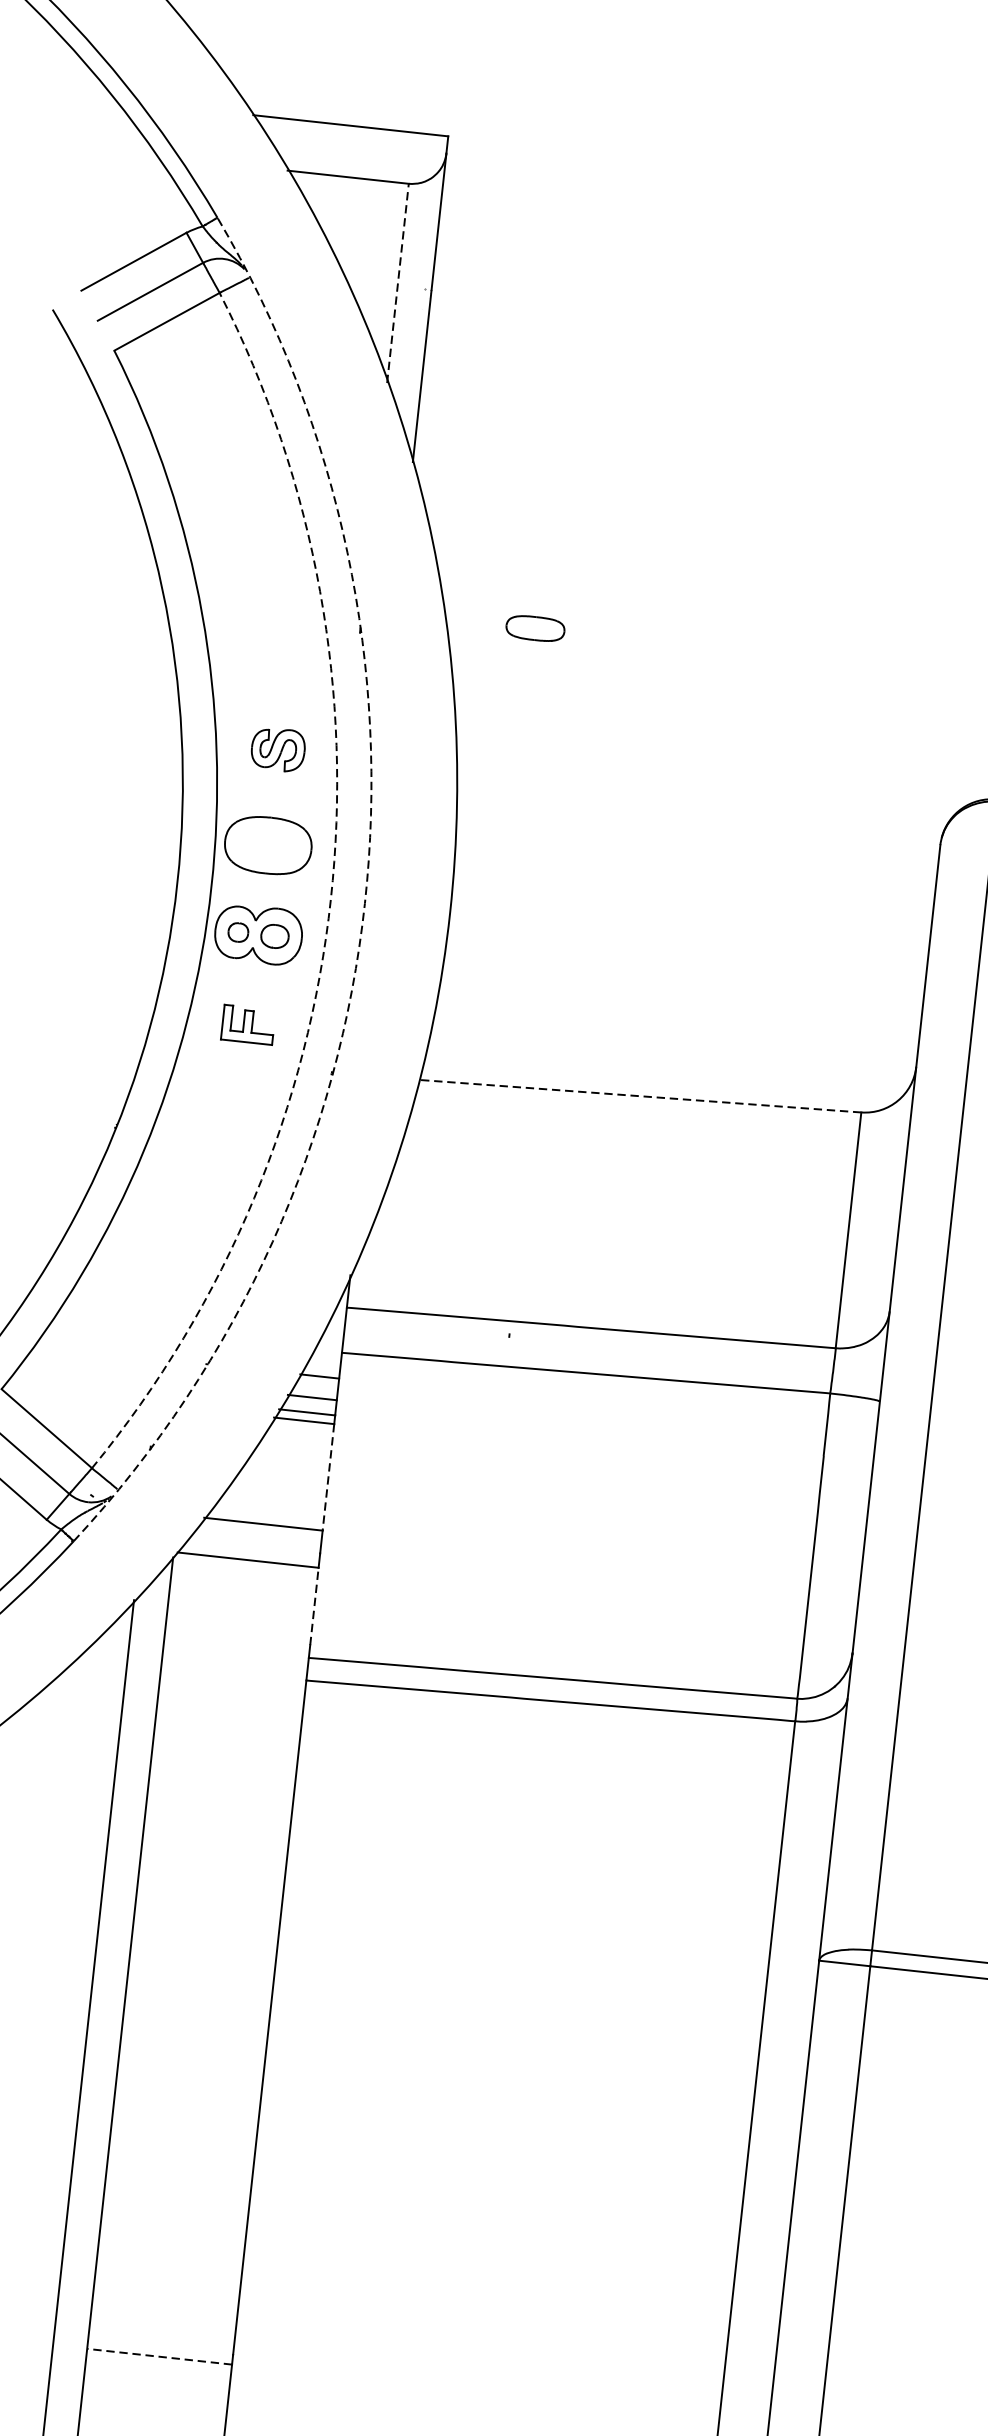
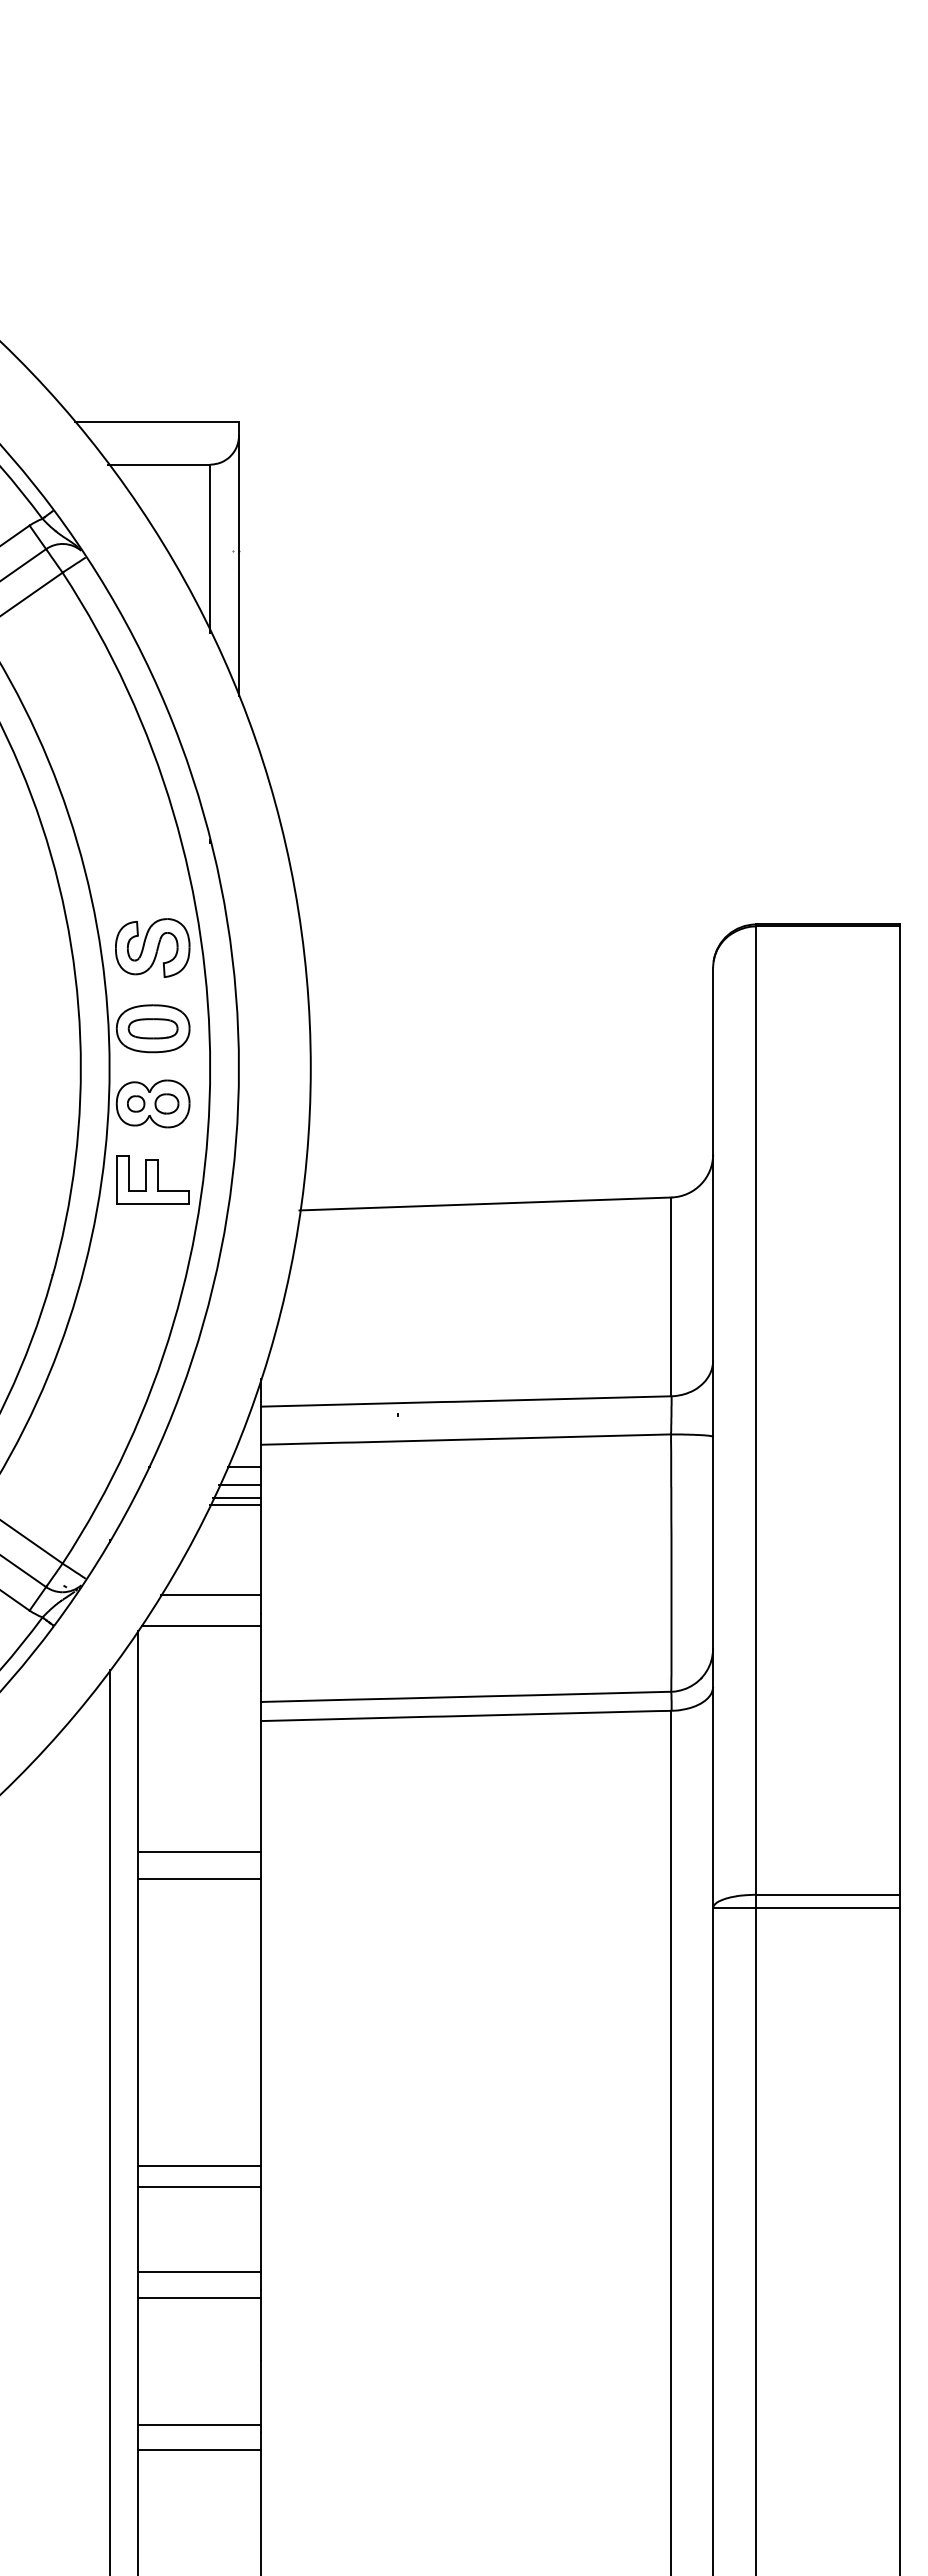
line: (398, 283) -> (210, 548), dashed -> solid
part: (534, 628) -> (152, 1028), moved
part: (277, 749) -> (152, 947), size x1.67
arc: (331, 900) -> (210, 1068), dashed -> solid
arc: (364, 903) -> (238, 1068), dashed -> solid
part: (248, 1024) -> (152, 1179), size x1.67
line: (638, 1096) -> (484, 1204), dashed -> solid
line: (328, 1477) -> (260, 1549), dashed -> solid
line: (314, 1606) -> (260, 1658), dashed -> solid
line: (217, 1827) -> (199, 1851), added
line: (213, 1860) -> (199, 1879), added
line: (176, 2201) -> (199, 2166), added
line: (173, 2225) -> (199, 2187), added
line: (162, 2326) -> (199, 2272), added
line: (158, 2356) -> (198, 2297), dashed -> solid

